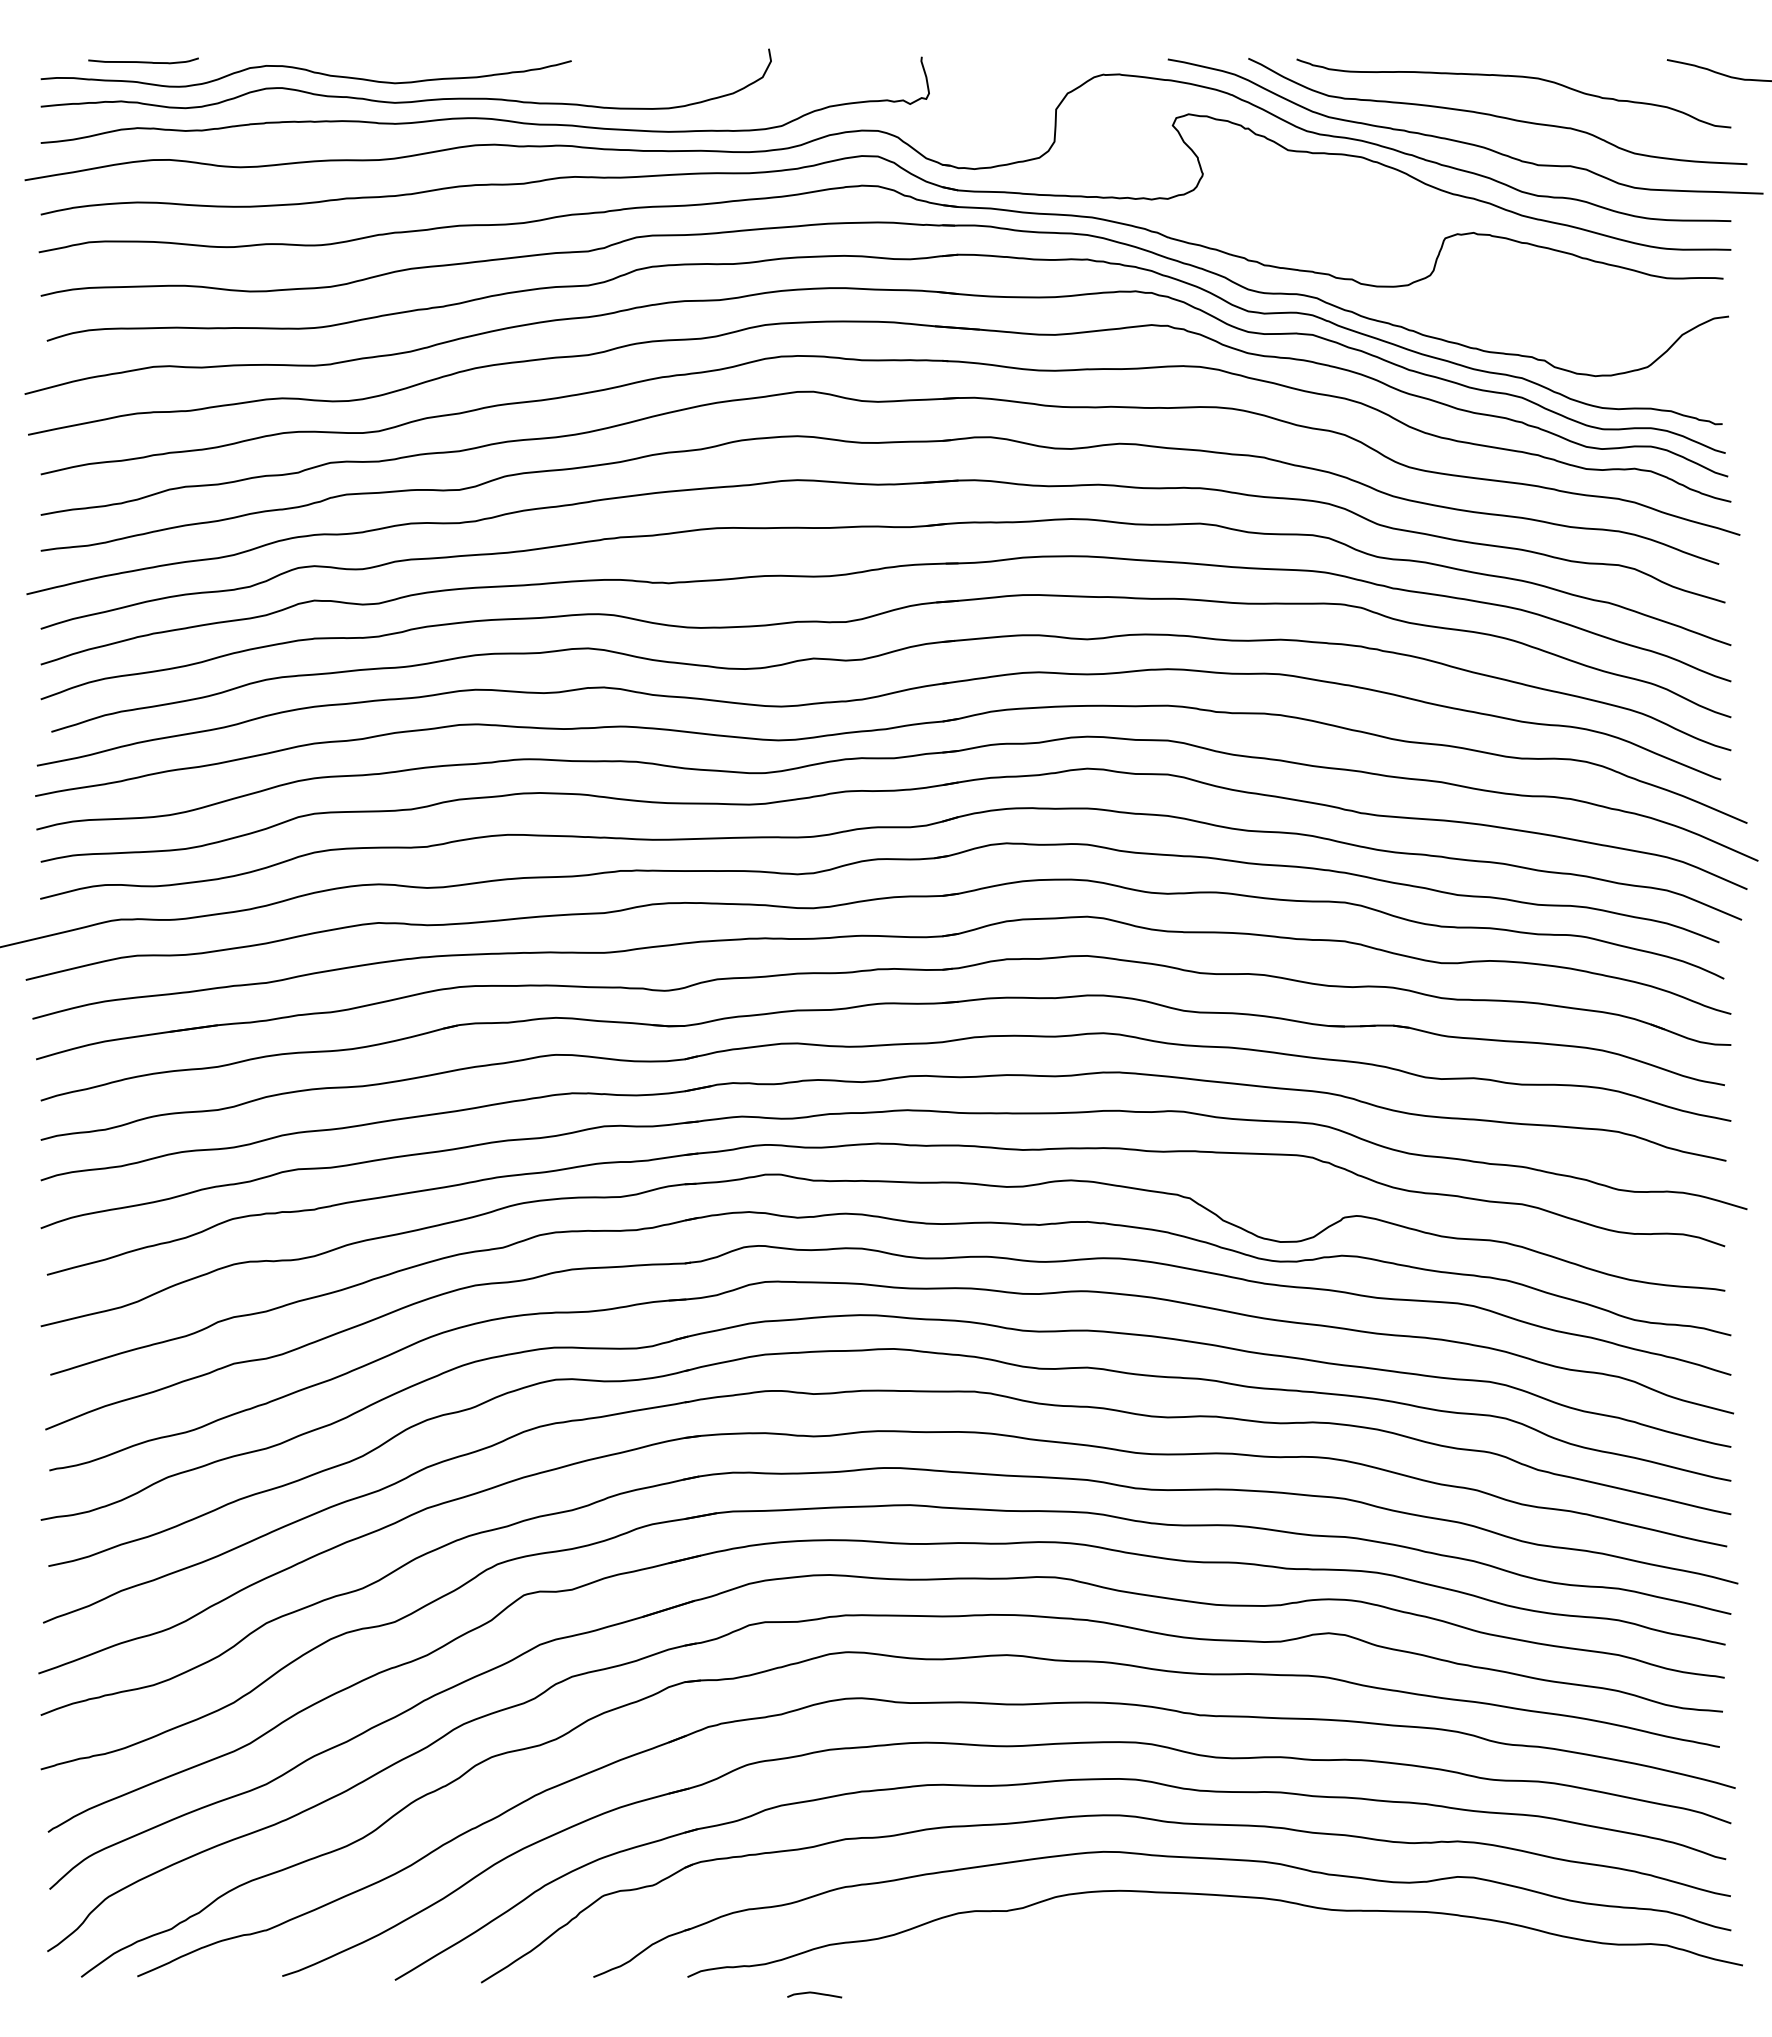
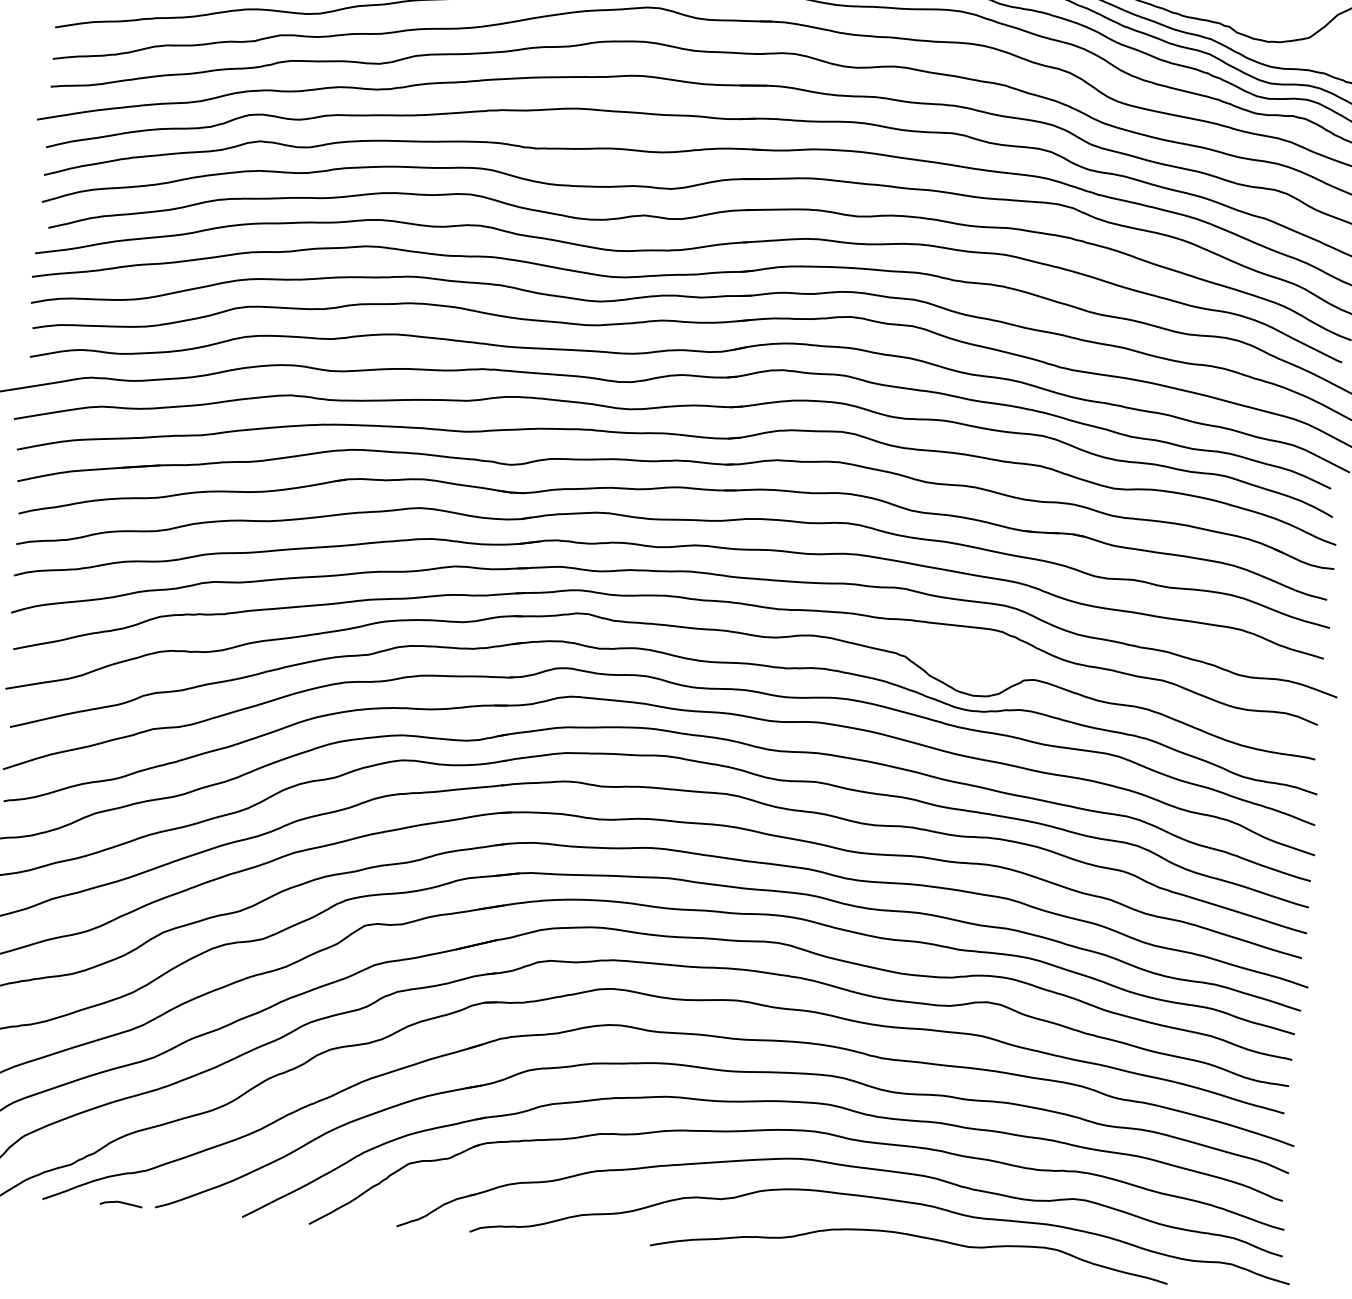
curve: (1257, 1940) -> (914, 1236), added
curve: (814, 1993) -> (121, 1202), moved

